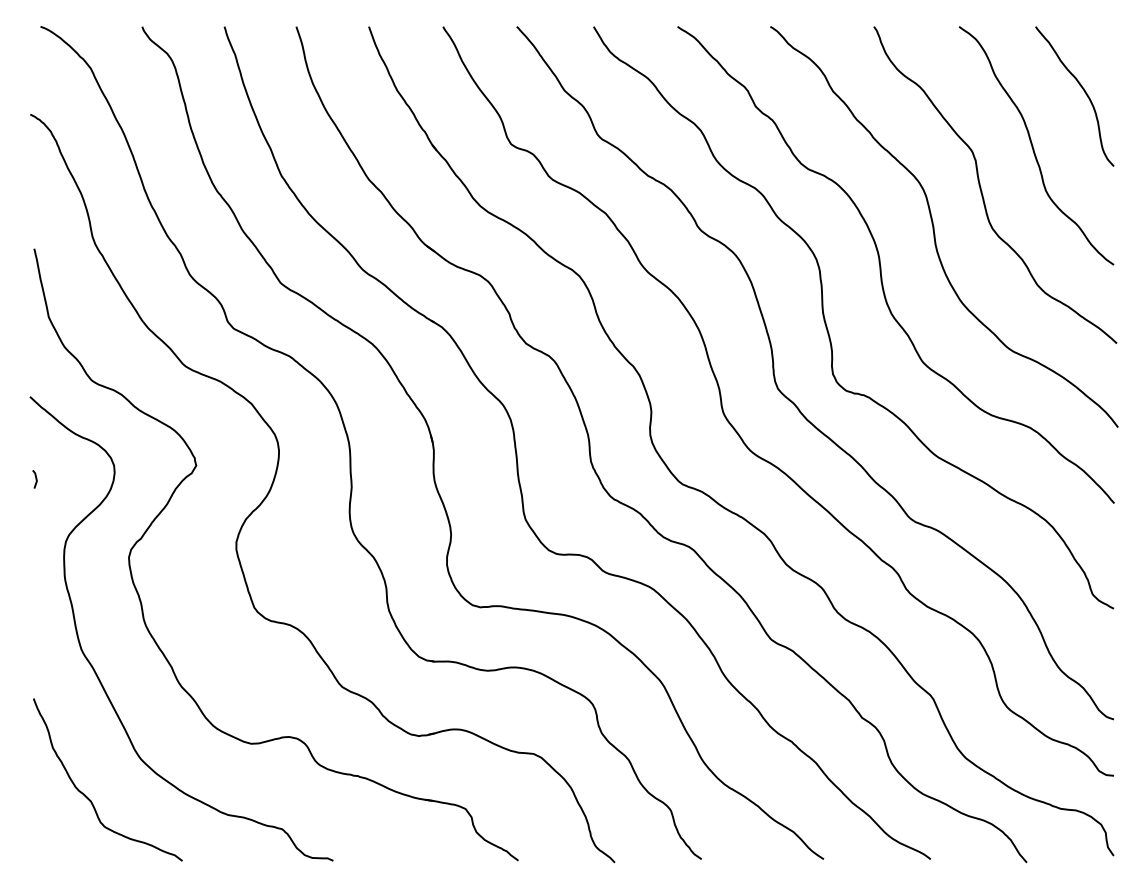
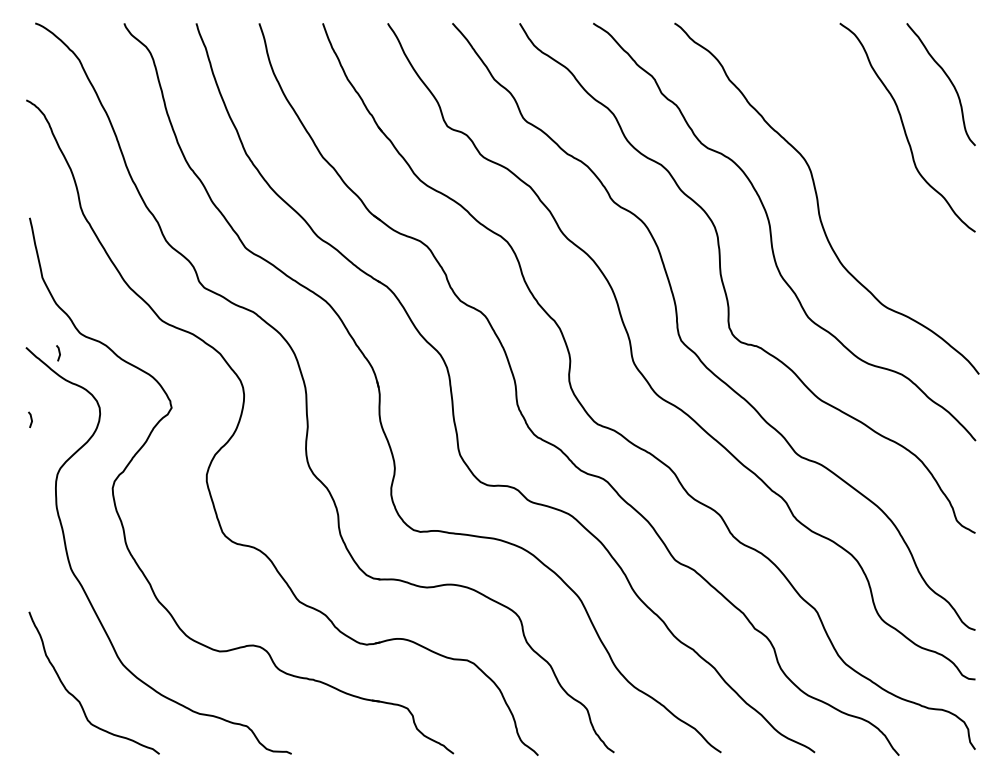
curve: (981, 187) -> (859, 164), removed
line: (67, 403) -> (58, 353), added

